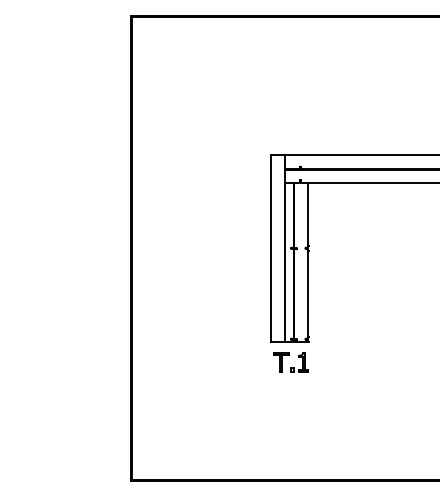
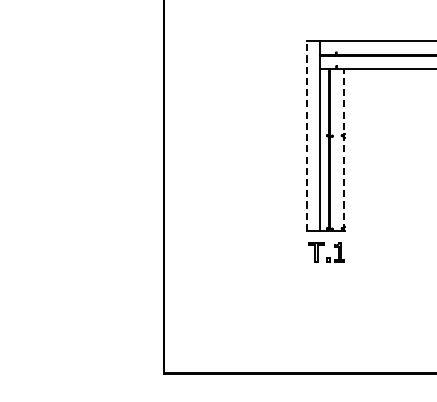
line: (271, 248) -> (306, 135), solid -> dashed
line: (307, 261) -> (343, 149), solid -> dashed

